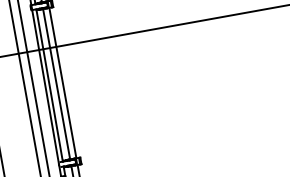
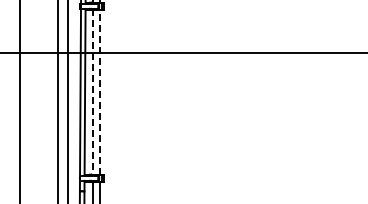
line: (62, 82) -> (99, 91), solid -> dashed
line: (56, 84) -> (92, 92), solid -> dashed

